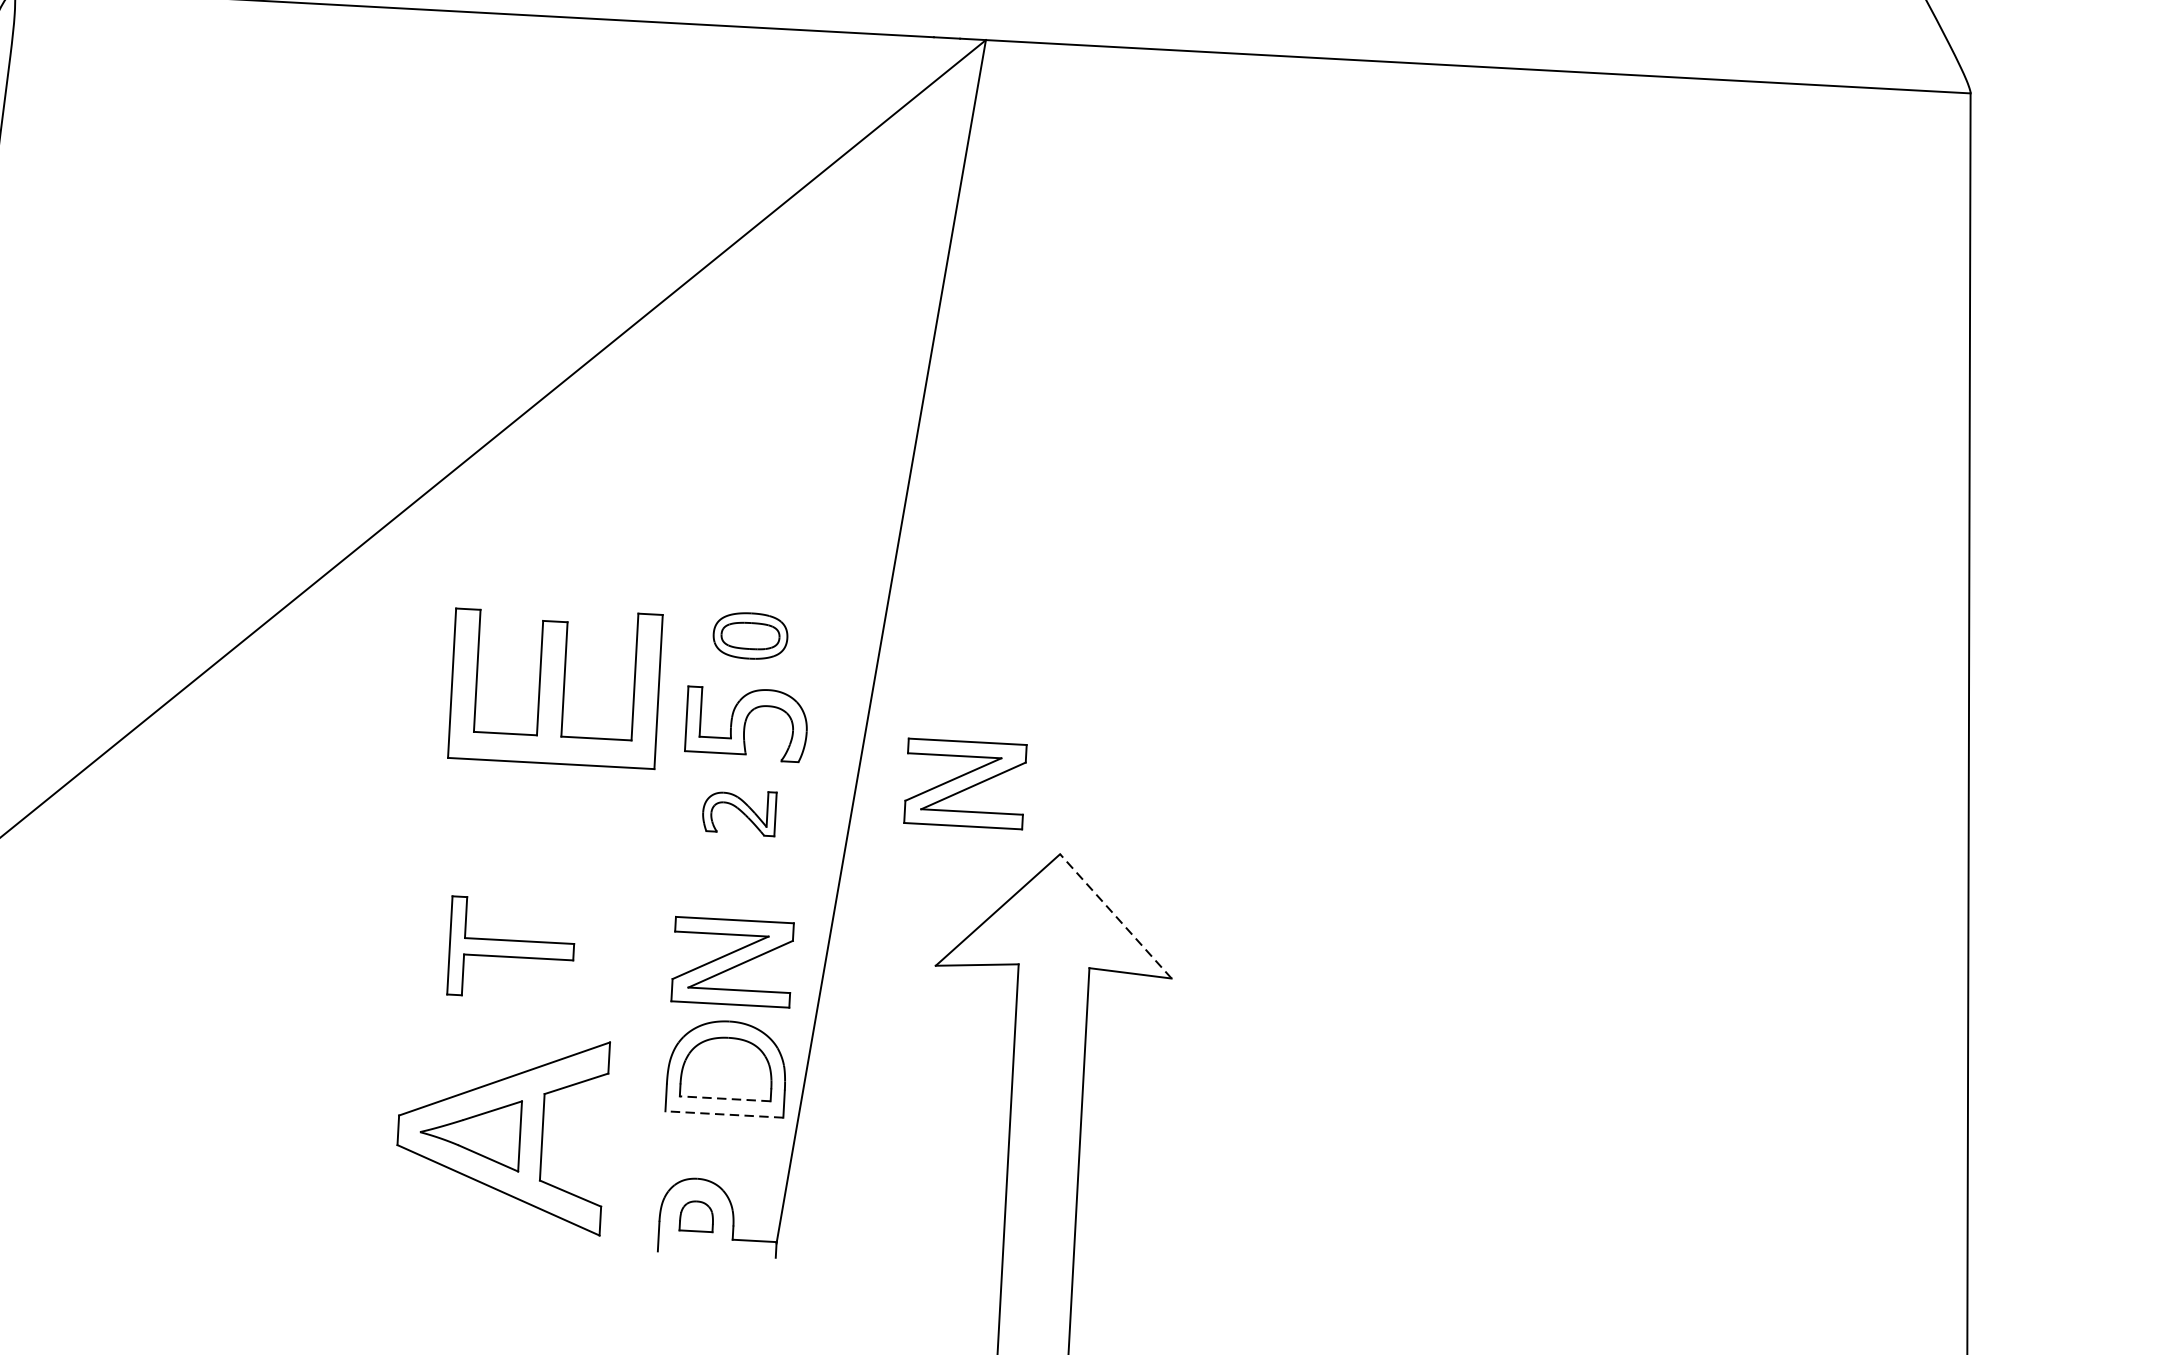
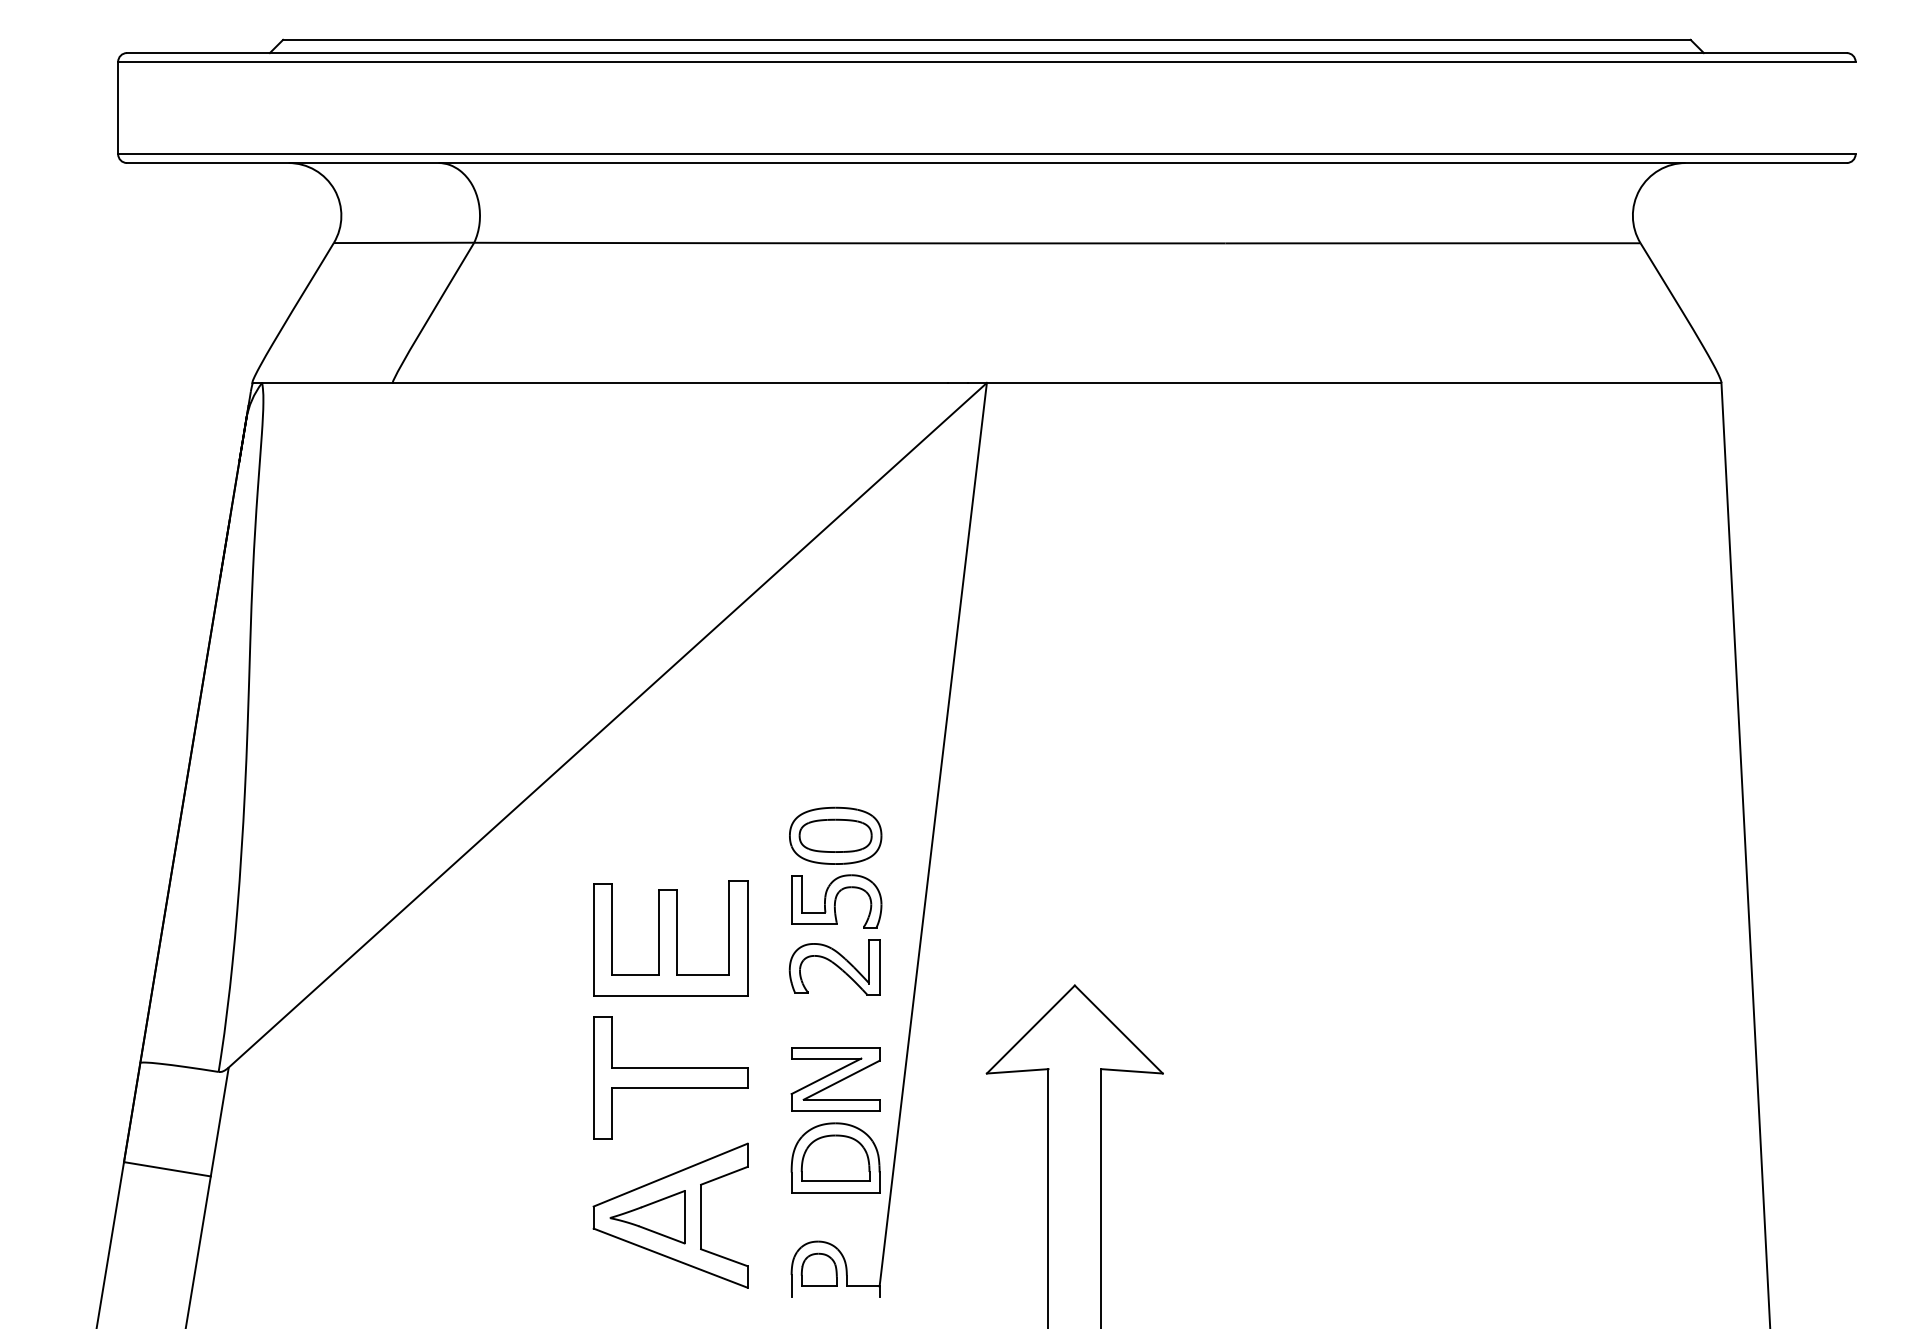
part: (750, 635) -> (835, 835), size x1.67
part: (555, 686) -> (670, 938), moved
part: (965, 784) -> (1001, 937), removed
part: (739, 812) -> (834, 967), size x1.67
line: (1115, 916) -> (1118, 1029), dashed -> solid
part: (511, 948) -> (670, 1077), size x1.67
line: (725, 1099) -> (835, 1181), dashed -> solid
line: (724, 1114) -> (835, 1192), dashed -> solid
part: (695, 1216) -> (818, 1269), size x1.43

